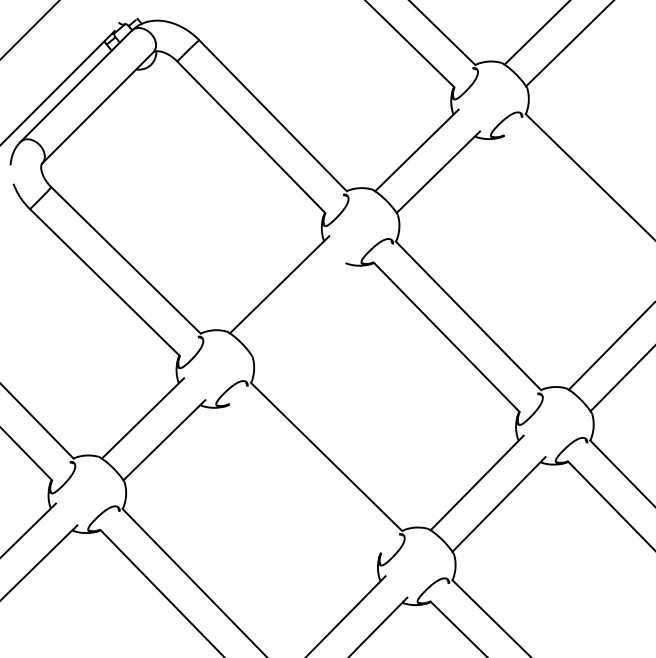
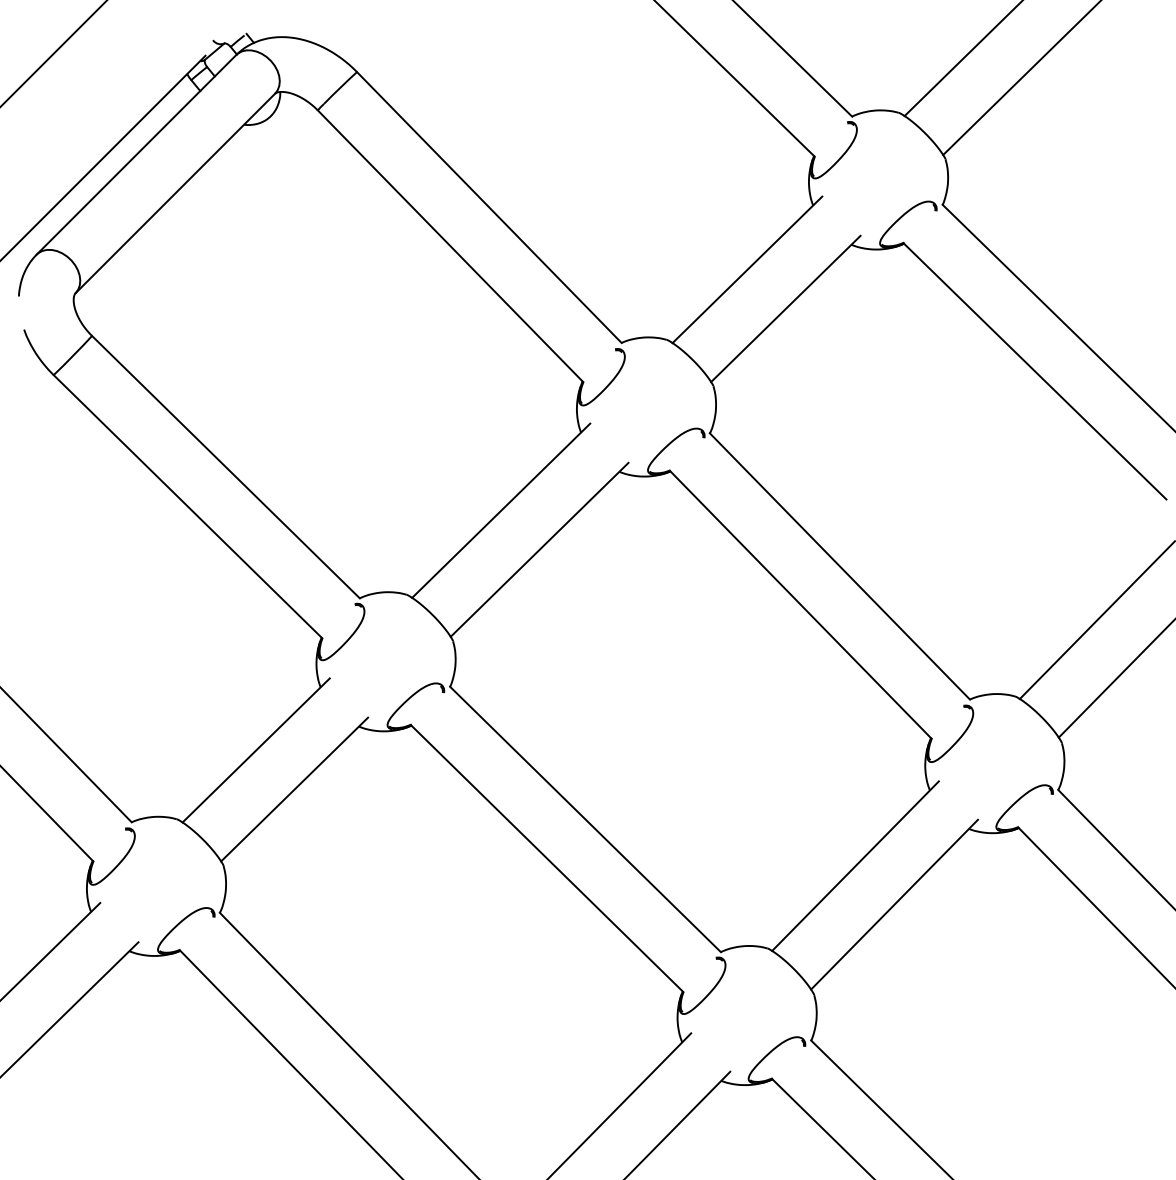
line: (577, 206) -> (1035, 370), added
line: (300, 306) -> (538, 549), added
line: (304, 478) -> (545, 858), added

